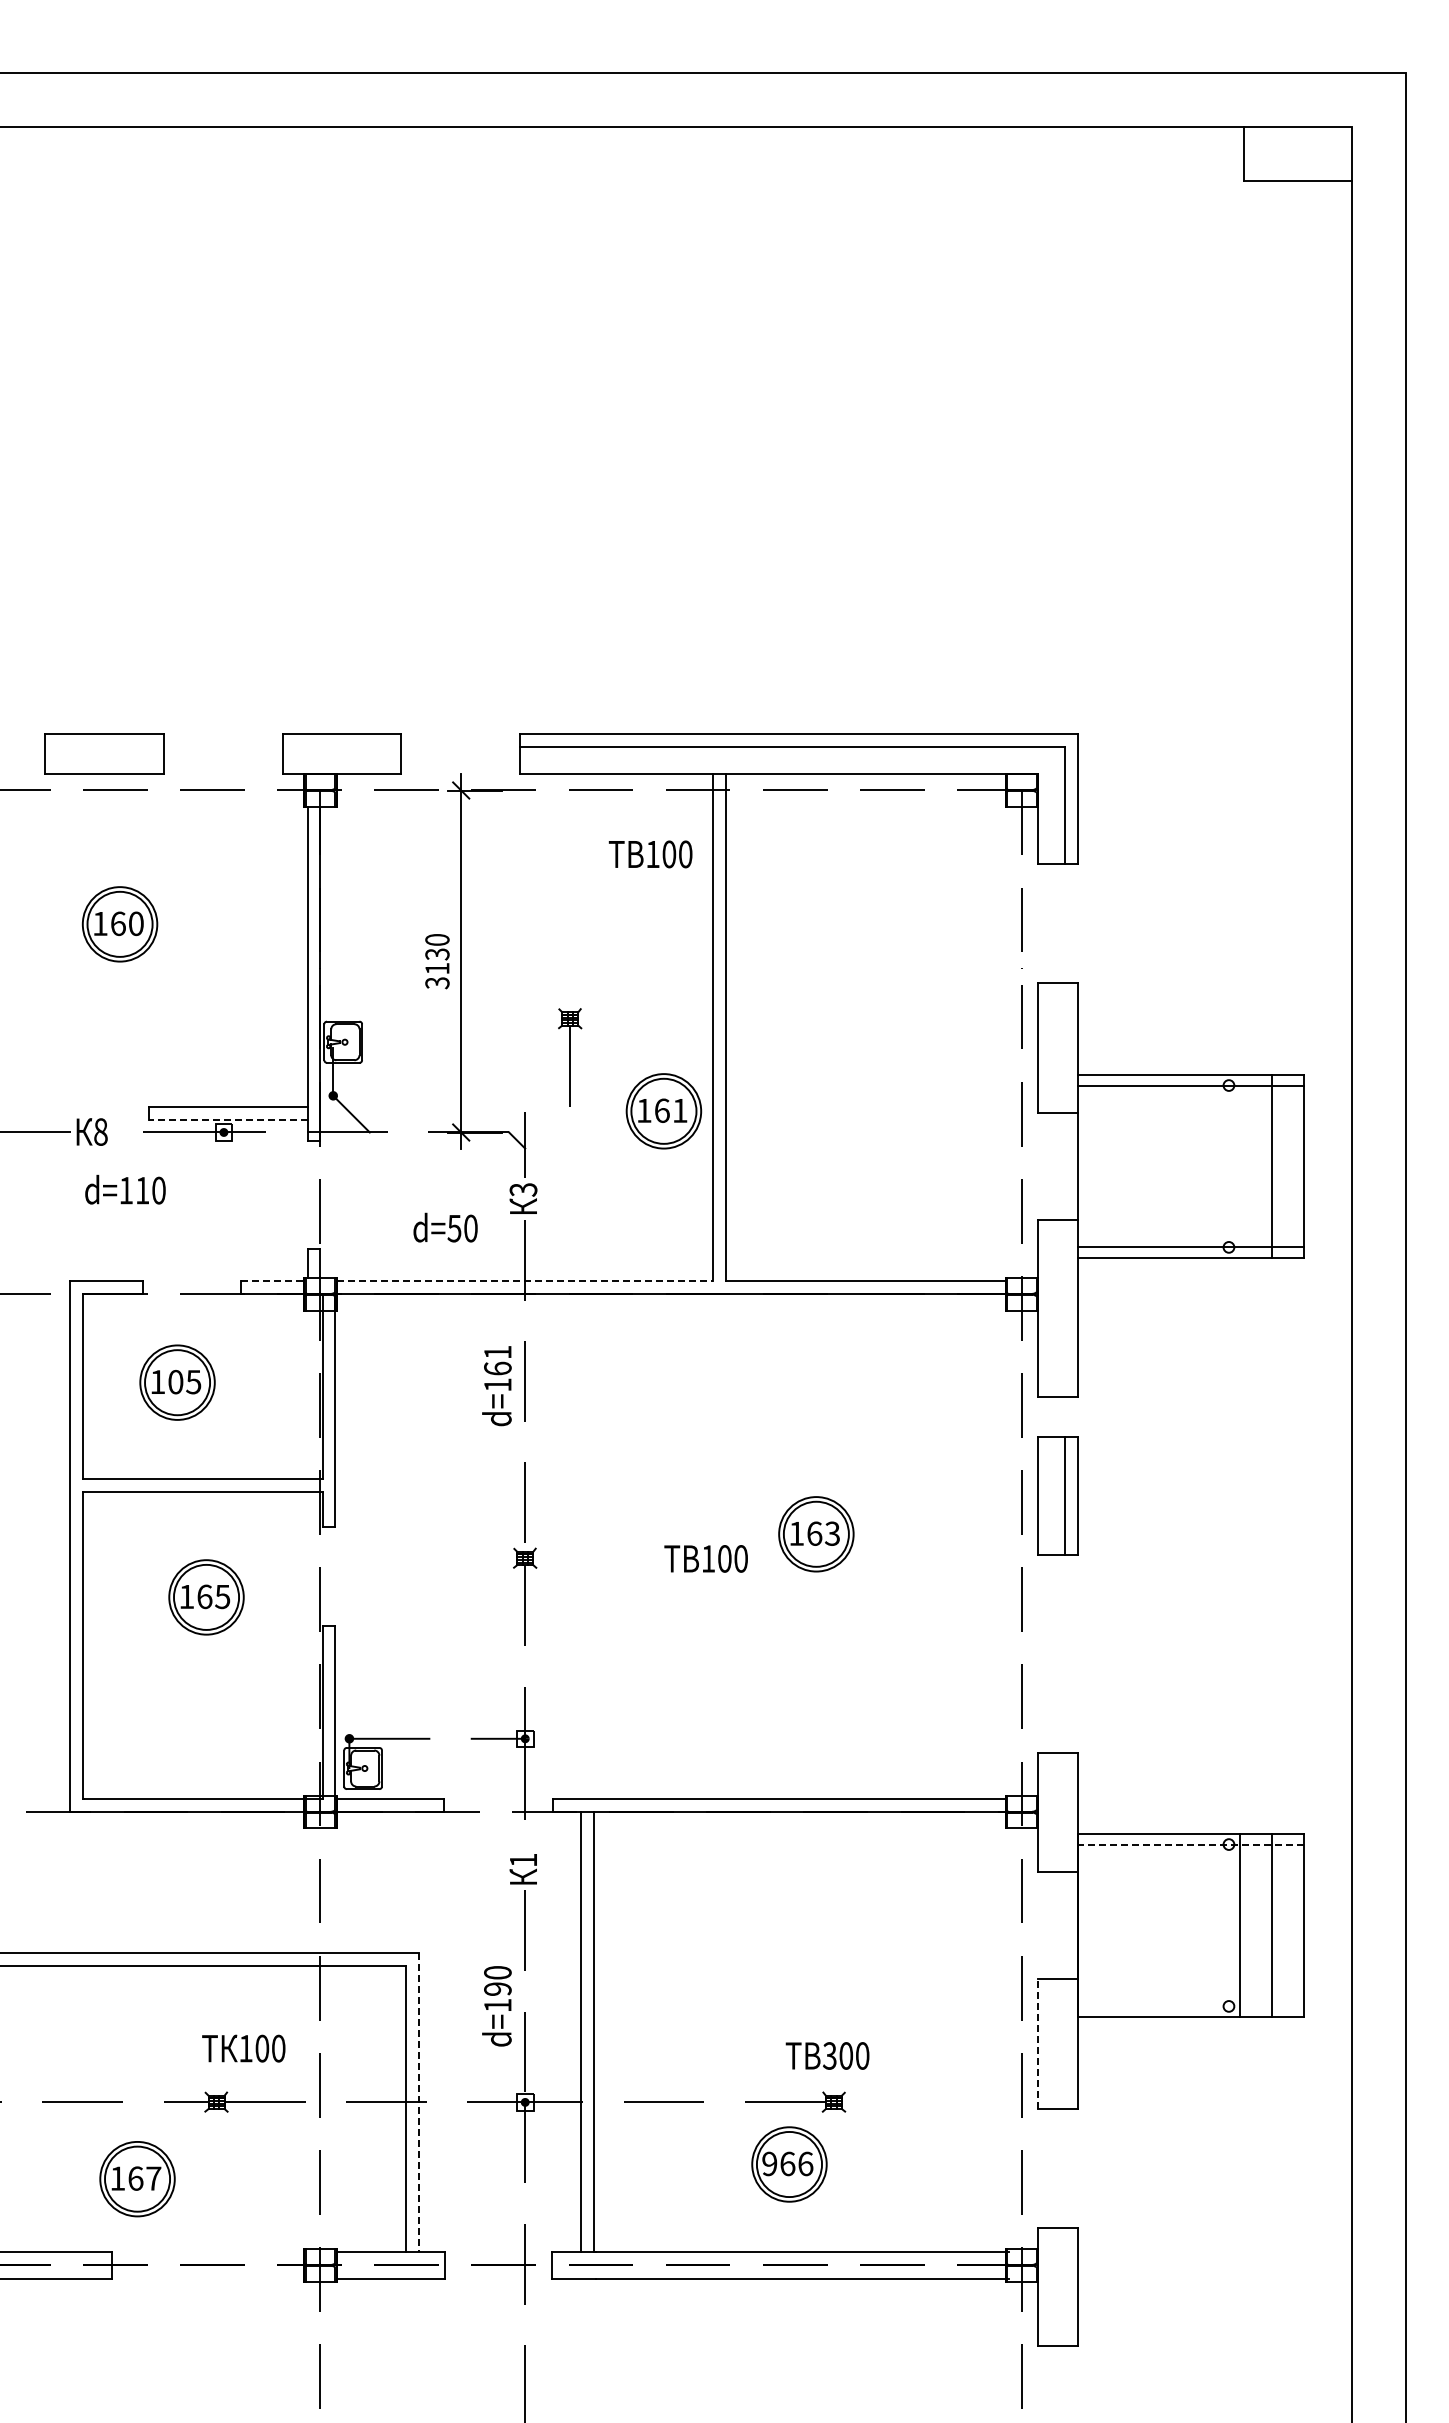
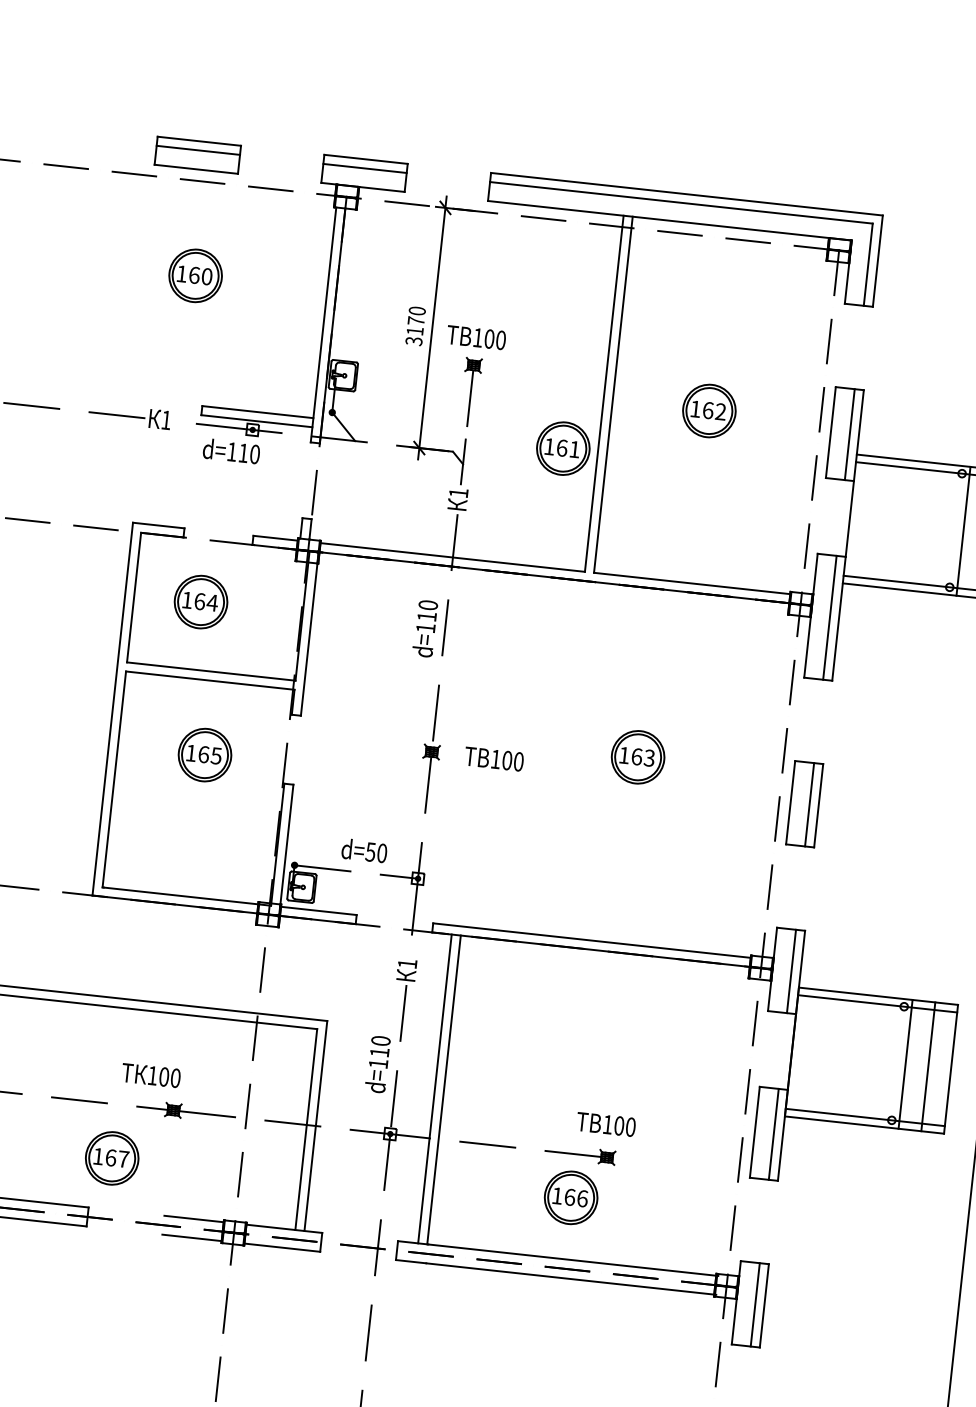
line: (104, 747) -> (198, 150), added
line: (341, 747) -> (364, 168), added
text: (650, 854) -> (476, 337), moved
text: (437, 954) -> (416, 321), 3130 -> 3170
part: (863, 1035) -> (709, 410), added
line: (1064, 1047) -> (849, 434), added
part: (570, 1057) -> (471, 392), moved
line: (227, 1119) -> (256, 421), dashed -> solid
text: (100, 1131) -> (166, 419), 8 -> 1
line: (1239, 1166) -> (963, 531), added
text: (125, 1189) -> (231, 451), moved
text: (523, 1189) -> (458, 492), 3 -> 1
text: (445, 1227) -> (364, 850), moved
line: (272, 1281) -> (275, 538), dashed -> solid
line: (525, 1281) -> (453, 557), dashed -> solid
line: (1064, 1308) -> (829, 617), added
text: (497, 1360) -> (427, 610), d=161 -> d=110
text: (184, 1381) -> (206, 601), 105 -> 164
part: (1057, 1495) -> (804, 803), moved
text: (705, 1558) -> (493, 758), moved
line: (1064, 1811) -> (791, 970), added
line: (1190, 1844) -> (877, 1003), dashed -> solid
text: (497, 1988) -> (379, 1051), d=190 -> d=110
line: (1190, 2006) -> (864, 1117), added
line: (1064, 2043) -> (773, 1133), added
line: (1037, 2044) -> (754, 1132), dashed -> solid
text: (243, 2048) -> (151, 1075), moved
text: (829, 2055) -> (607, 1124), 300 -> 100
line: (419, 2102) -> (316, 1126), dashed -> solid
text: (769, 2163) -> (557, 1195), 966 -> 166
line: (261, 2251) -> (193, 1218), added
line: (261, 2278) -> (191, 1237), added
line: (1064, 2286) -> (754, 1304), added

